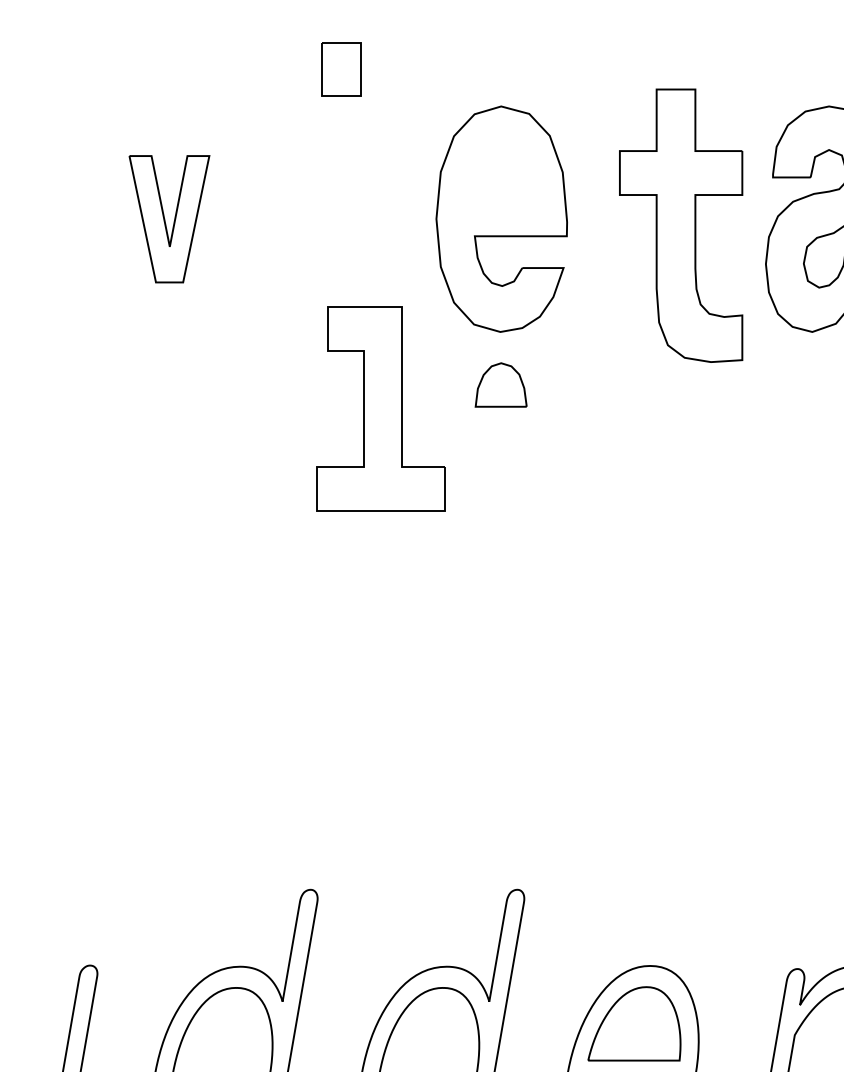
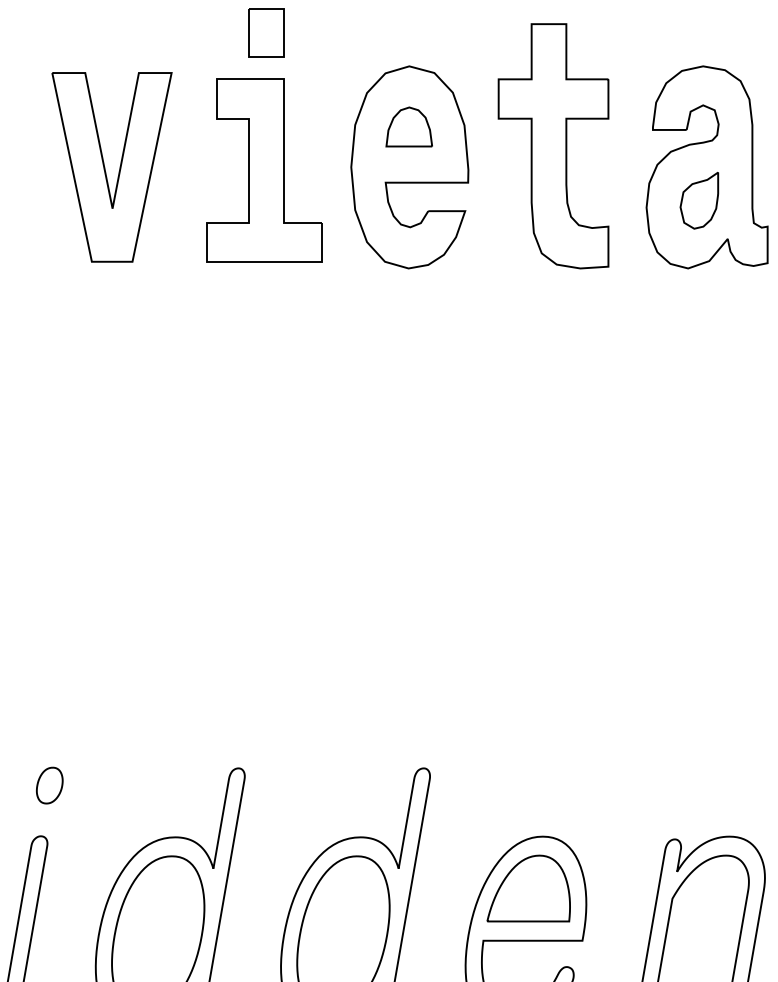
part: (168, 219) -> (111, 167), size x1.67
part: (681, 226) -> (553, 146), moved
part: (500, 384) -> (408, 126), moved
part: (380, 409) -> (264, 170), moved
part: (99, 908) -> (49, 785), added

